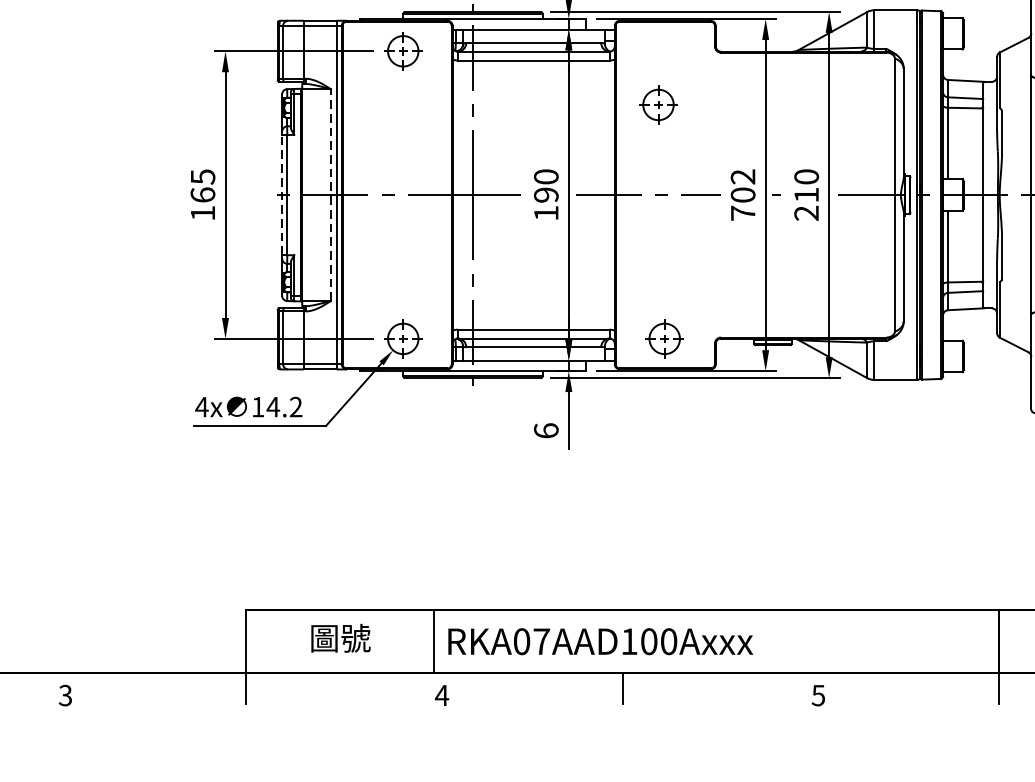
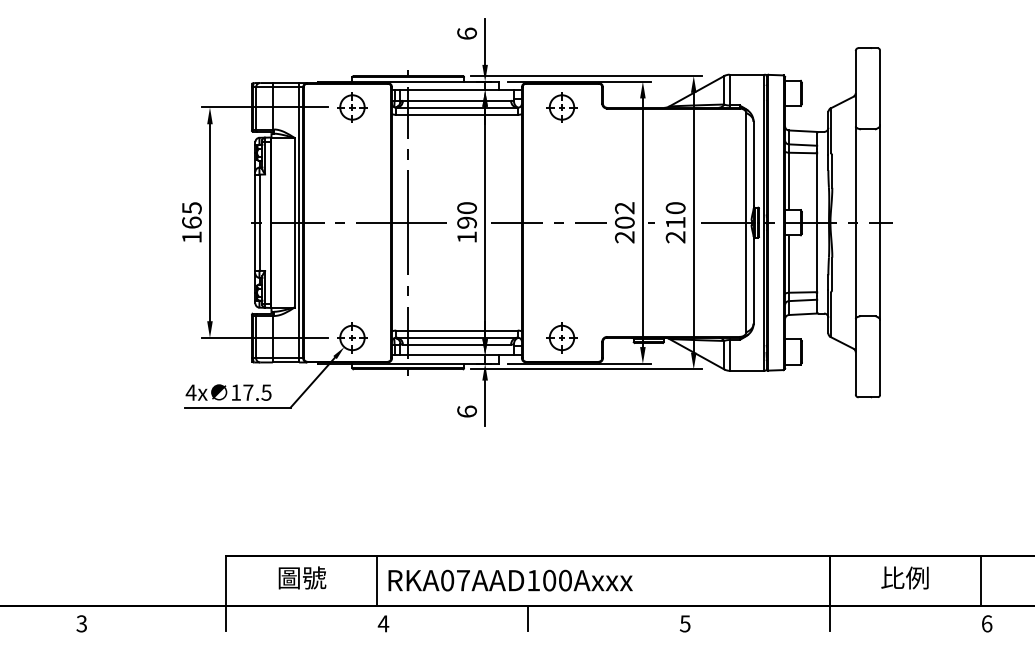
part: (657, 104) -> (561, 107), moved
line: (282, 194) -> (255, 222), dashed -> solid
line: (330, 194) -> (294, 222), dashed -> solid
text: (742, 213) -> (624, 237), 702 -> 202
text: (283, 406) -> (256, 392), 14.2 -> 17.5

